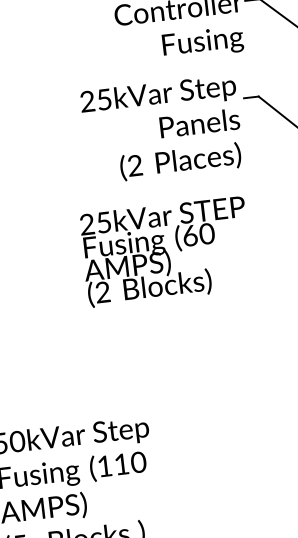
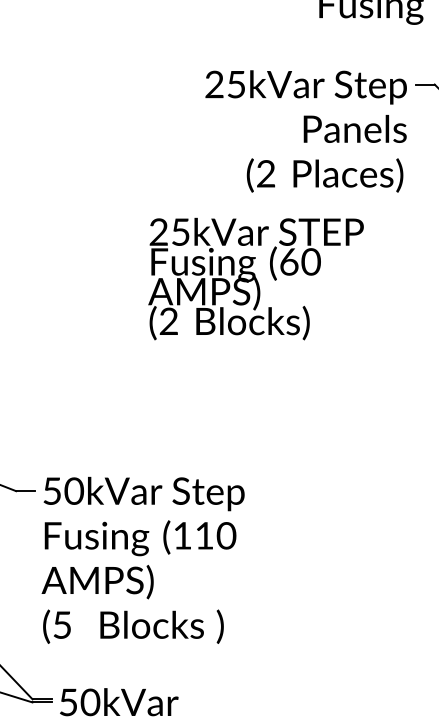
text: (161, 129) -> (305, 131), moved
text: (165, 251) -> (255, 278), moved

